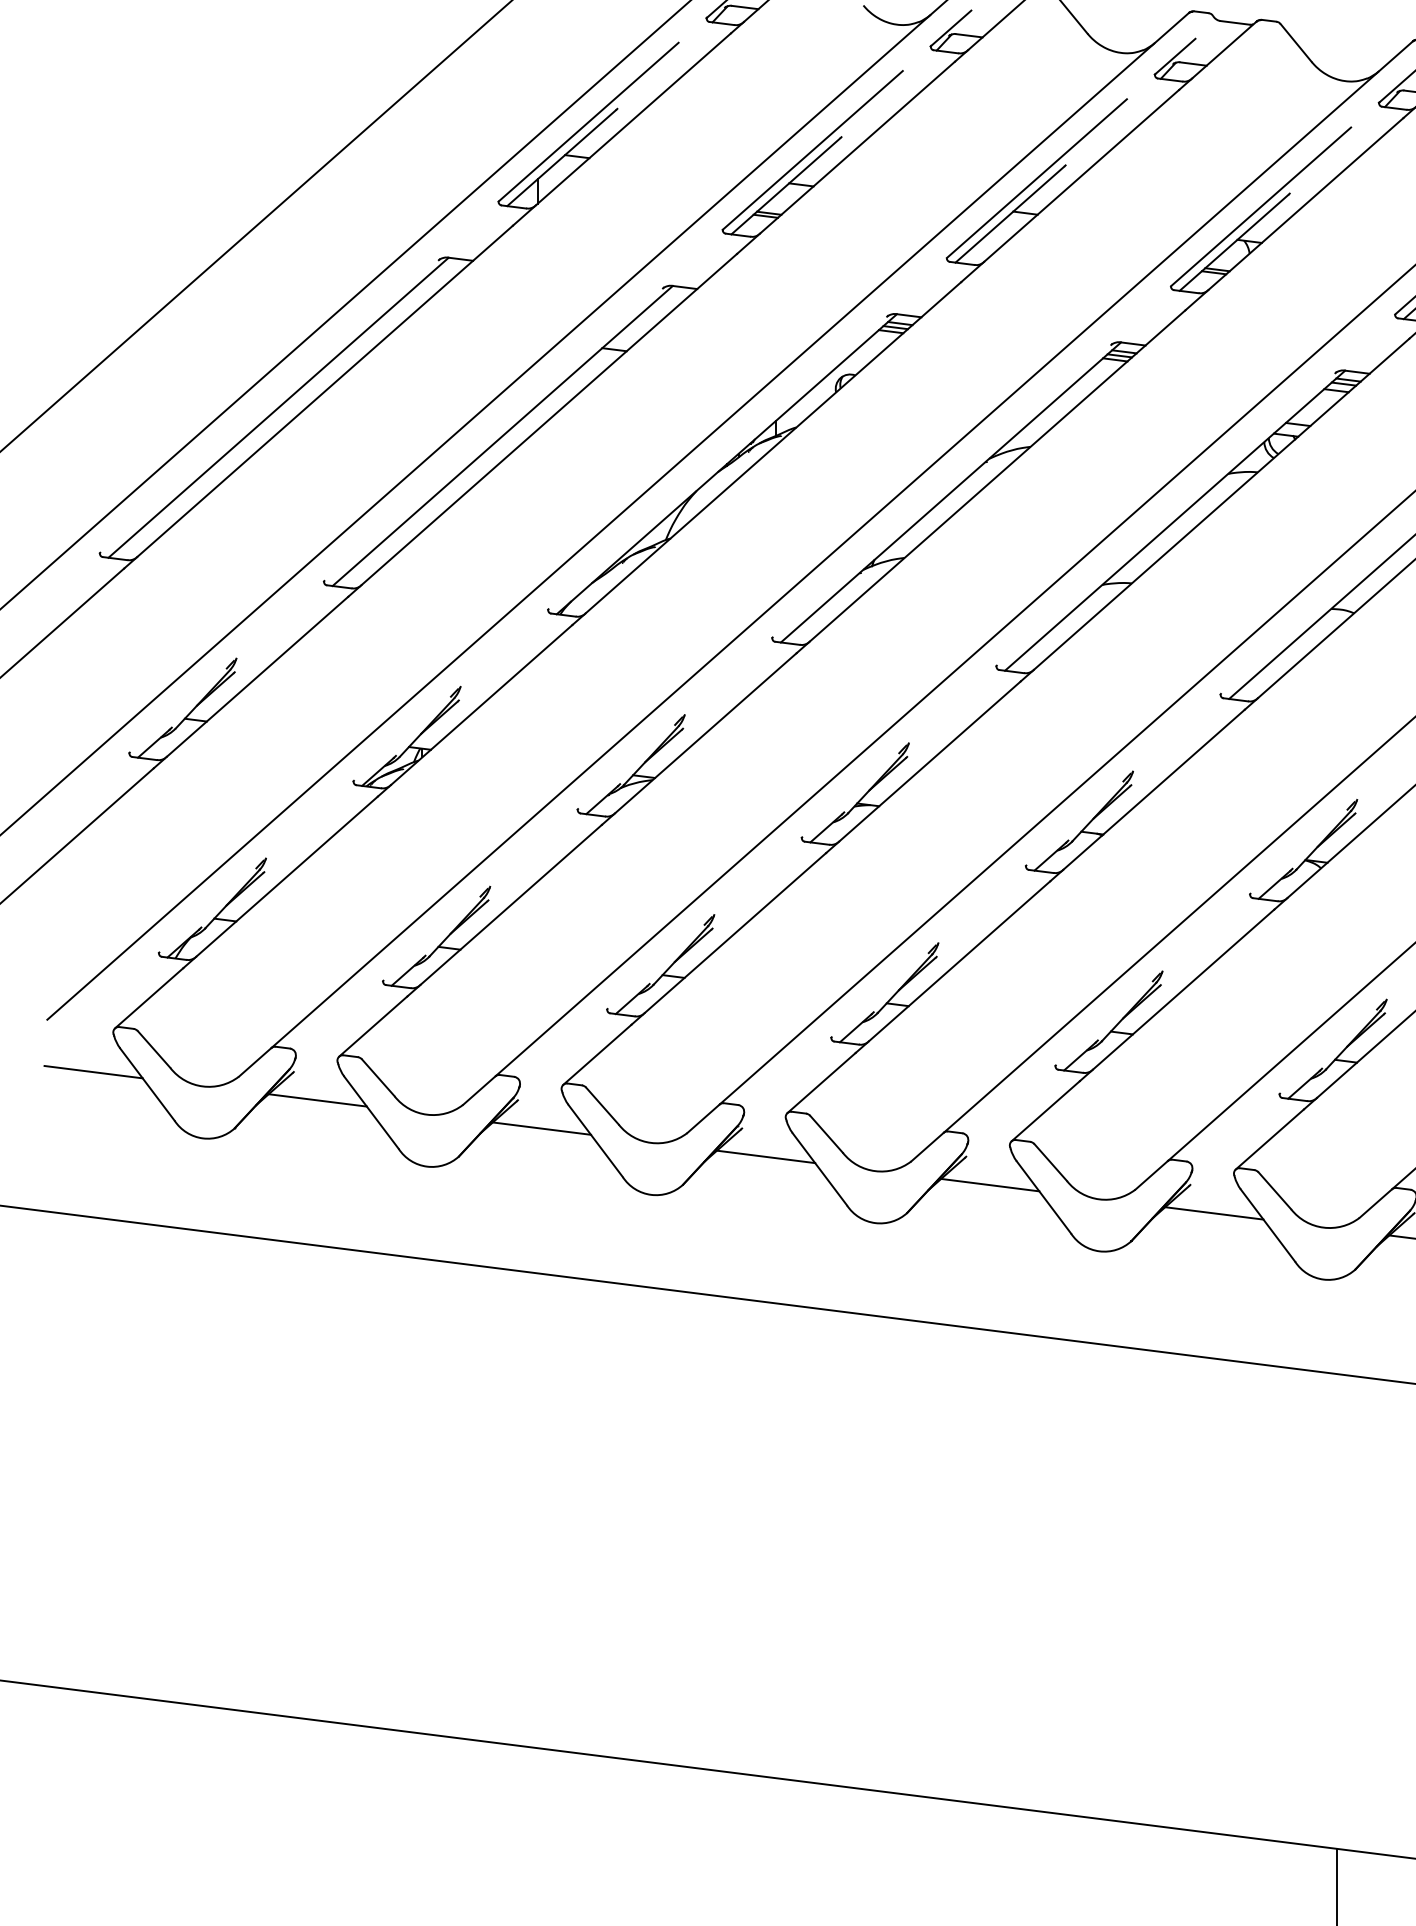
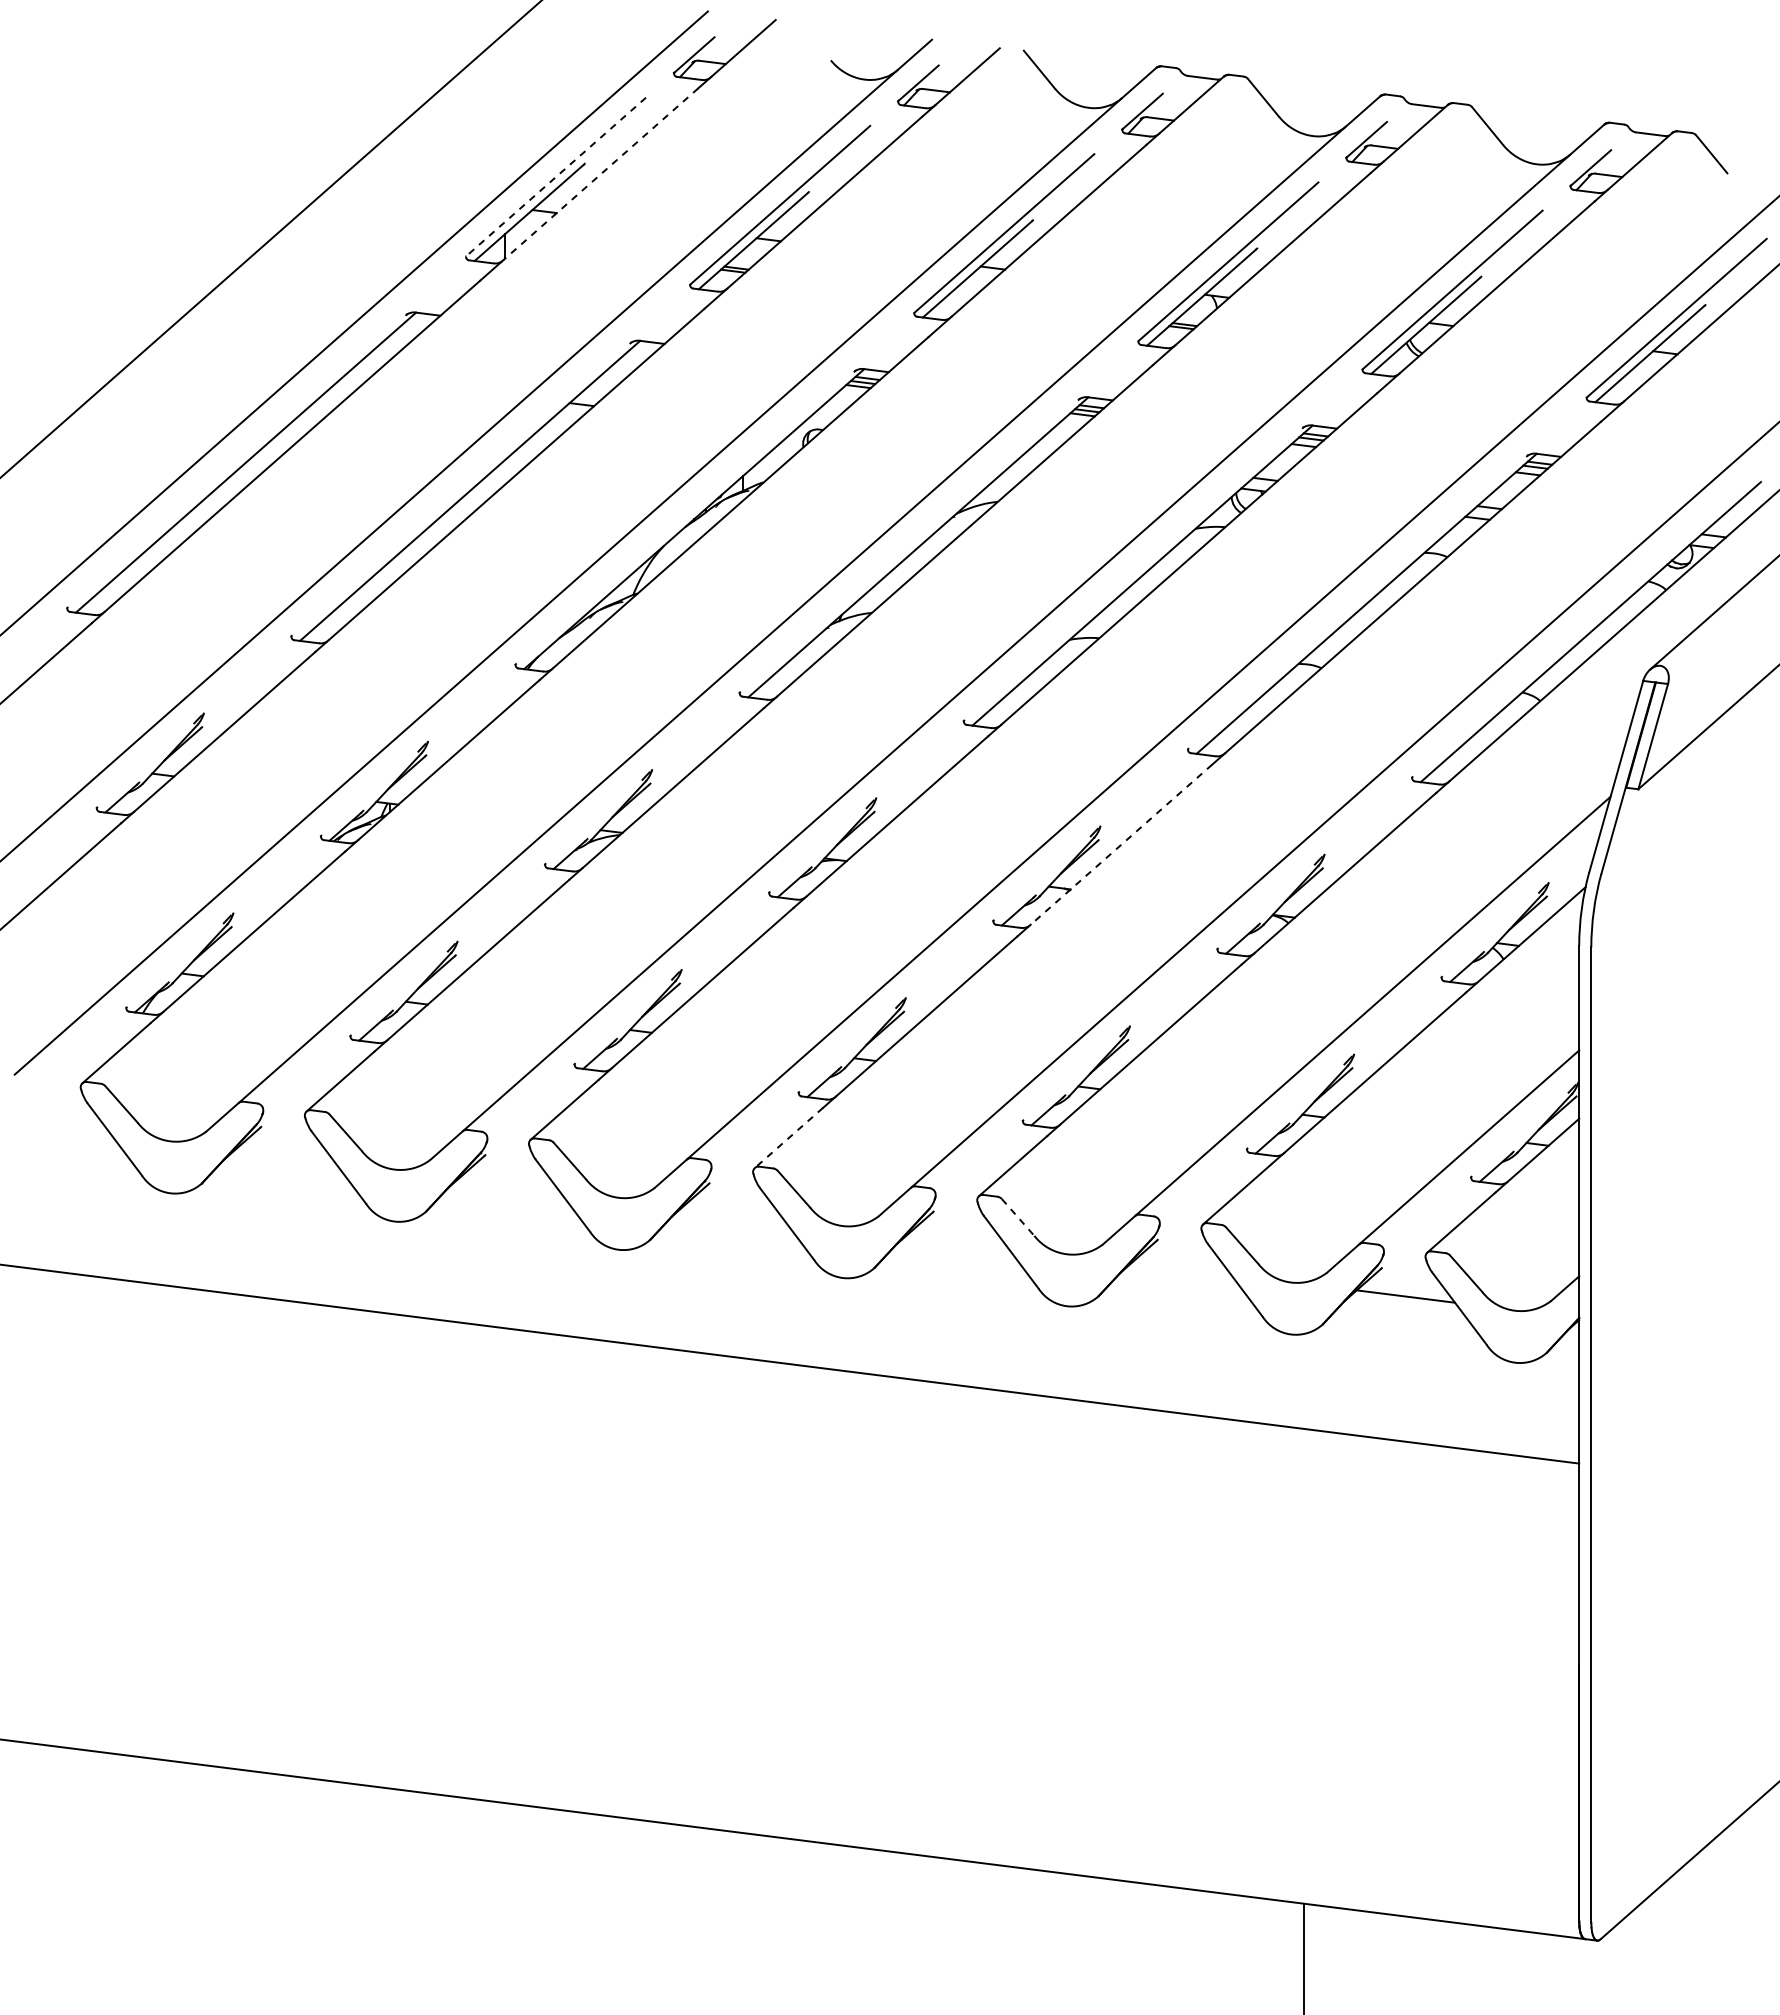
line: (633, 119) -> (600, 174), solid -> dashed
line: (588, 122) -> (555, 177), solid -> dashed
line: (1154, 789) -> (1121, 844), solid -> dashed
line: (93, 1071) -> (60, 1126), removed
line: (821, 1083) -> (788, 1138), solid -> dashed
line: (318, 1100) -> (285, 1155), removed
line: (542, 1128) -> (509, 1183), removed
line: (766, 1156) -> (733, 1211), removed
line: (1051, 1162) -> (1018, 1217), solid -> dashed
line: (990, 1184) -> (957, 1239), removed
line: (1214, 1213) -> (1181, 1268), removed

